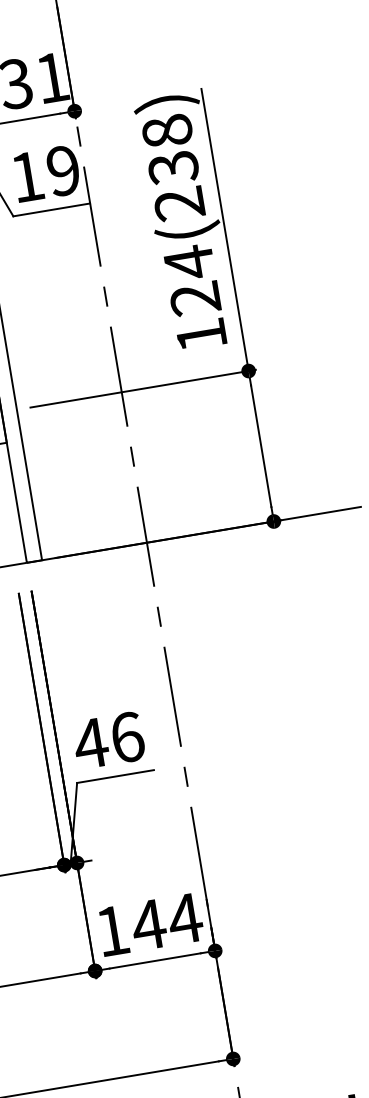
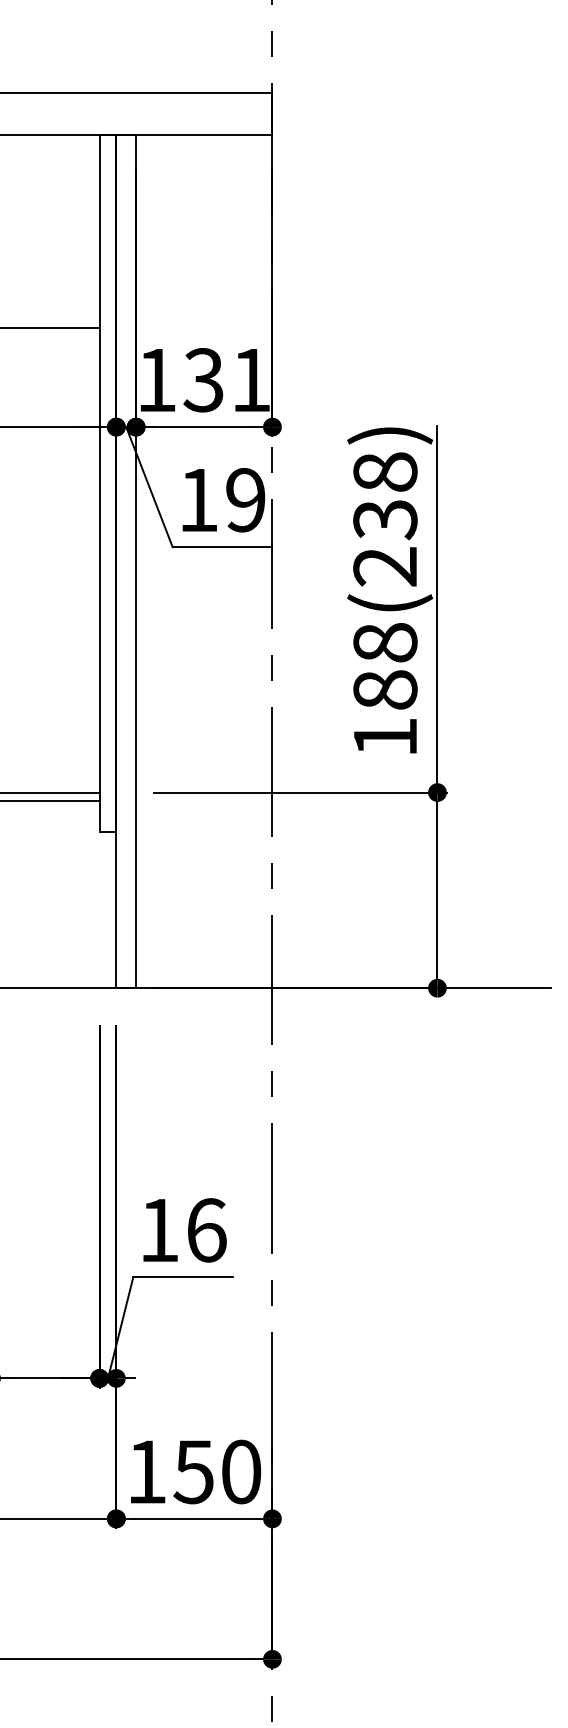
text: (192, 280) -> (385, 665), 124(238) -> 188(238)
text: (90, 743) -> (158, 1230), 46 -> 16
text: (166, 921) -> (217, 1471), 144 -> 150

